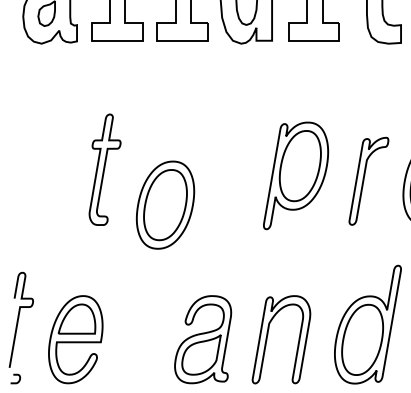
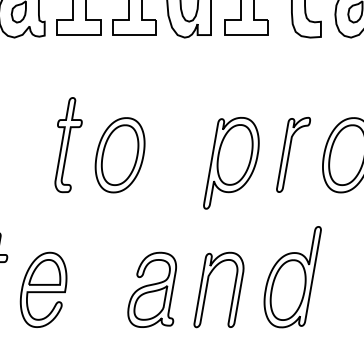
part: (296, 176) -> (231, 163), moved
part: (164, 205) -> (119, 155), moved

